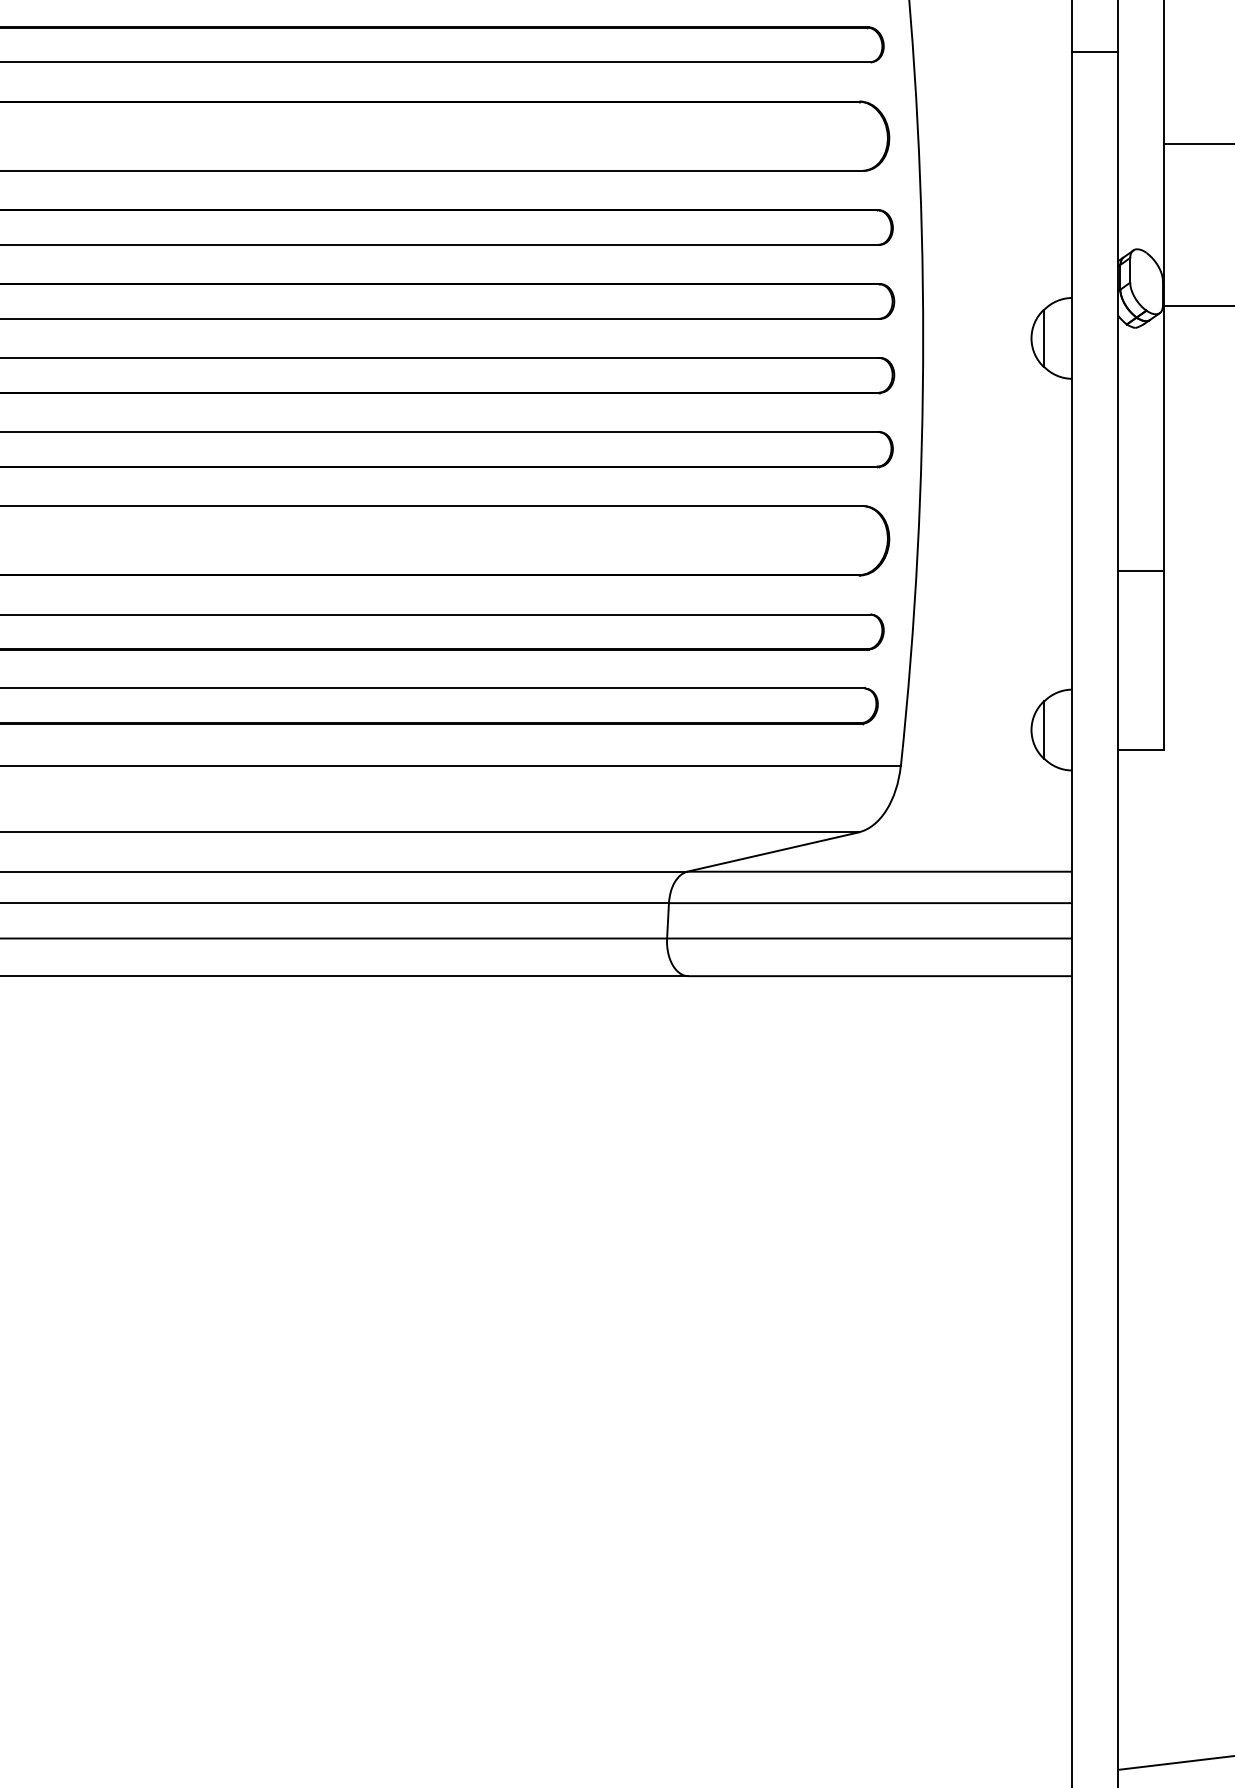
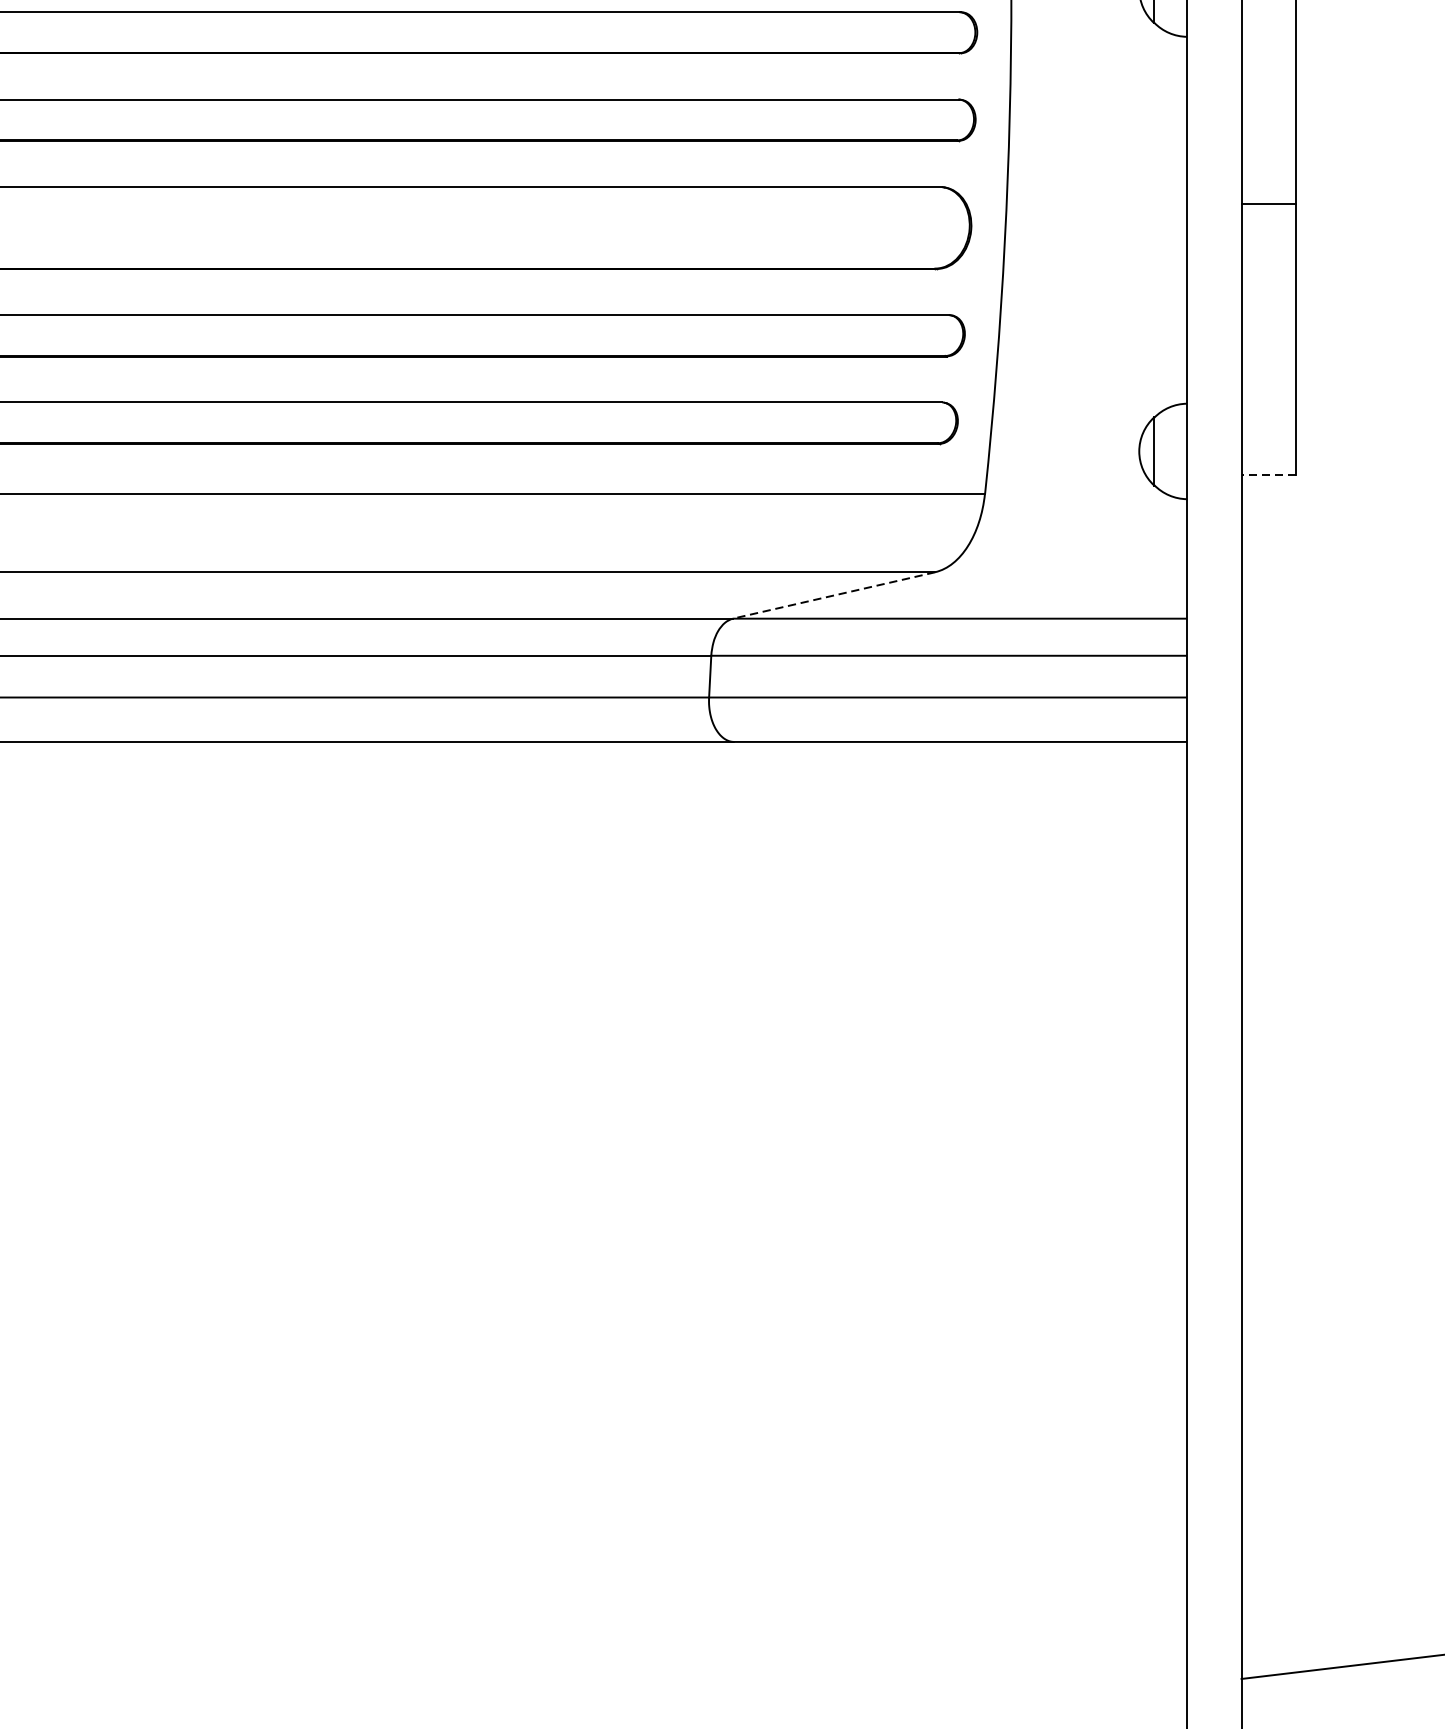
line: (1141, 570) -> (1269, 204), moved
line: (1140, 750) -> (1267, 475), solid -> dashed
line: (772, 852) -> (833, 595), solid -> dashed

